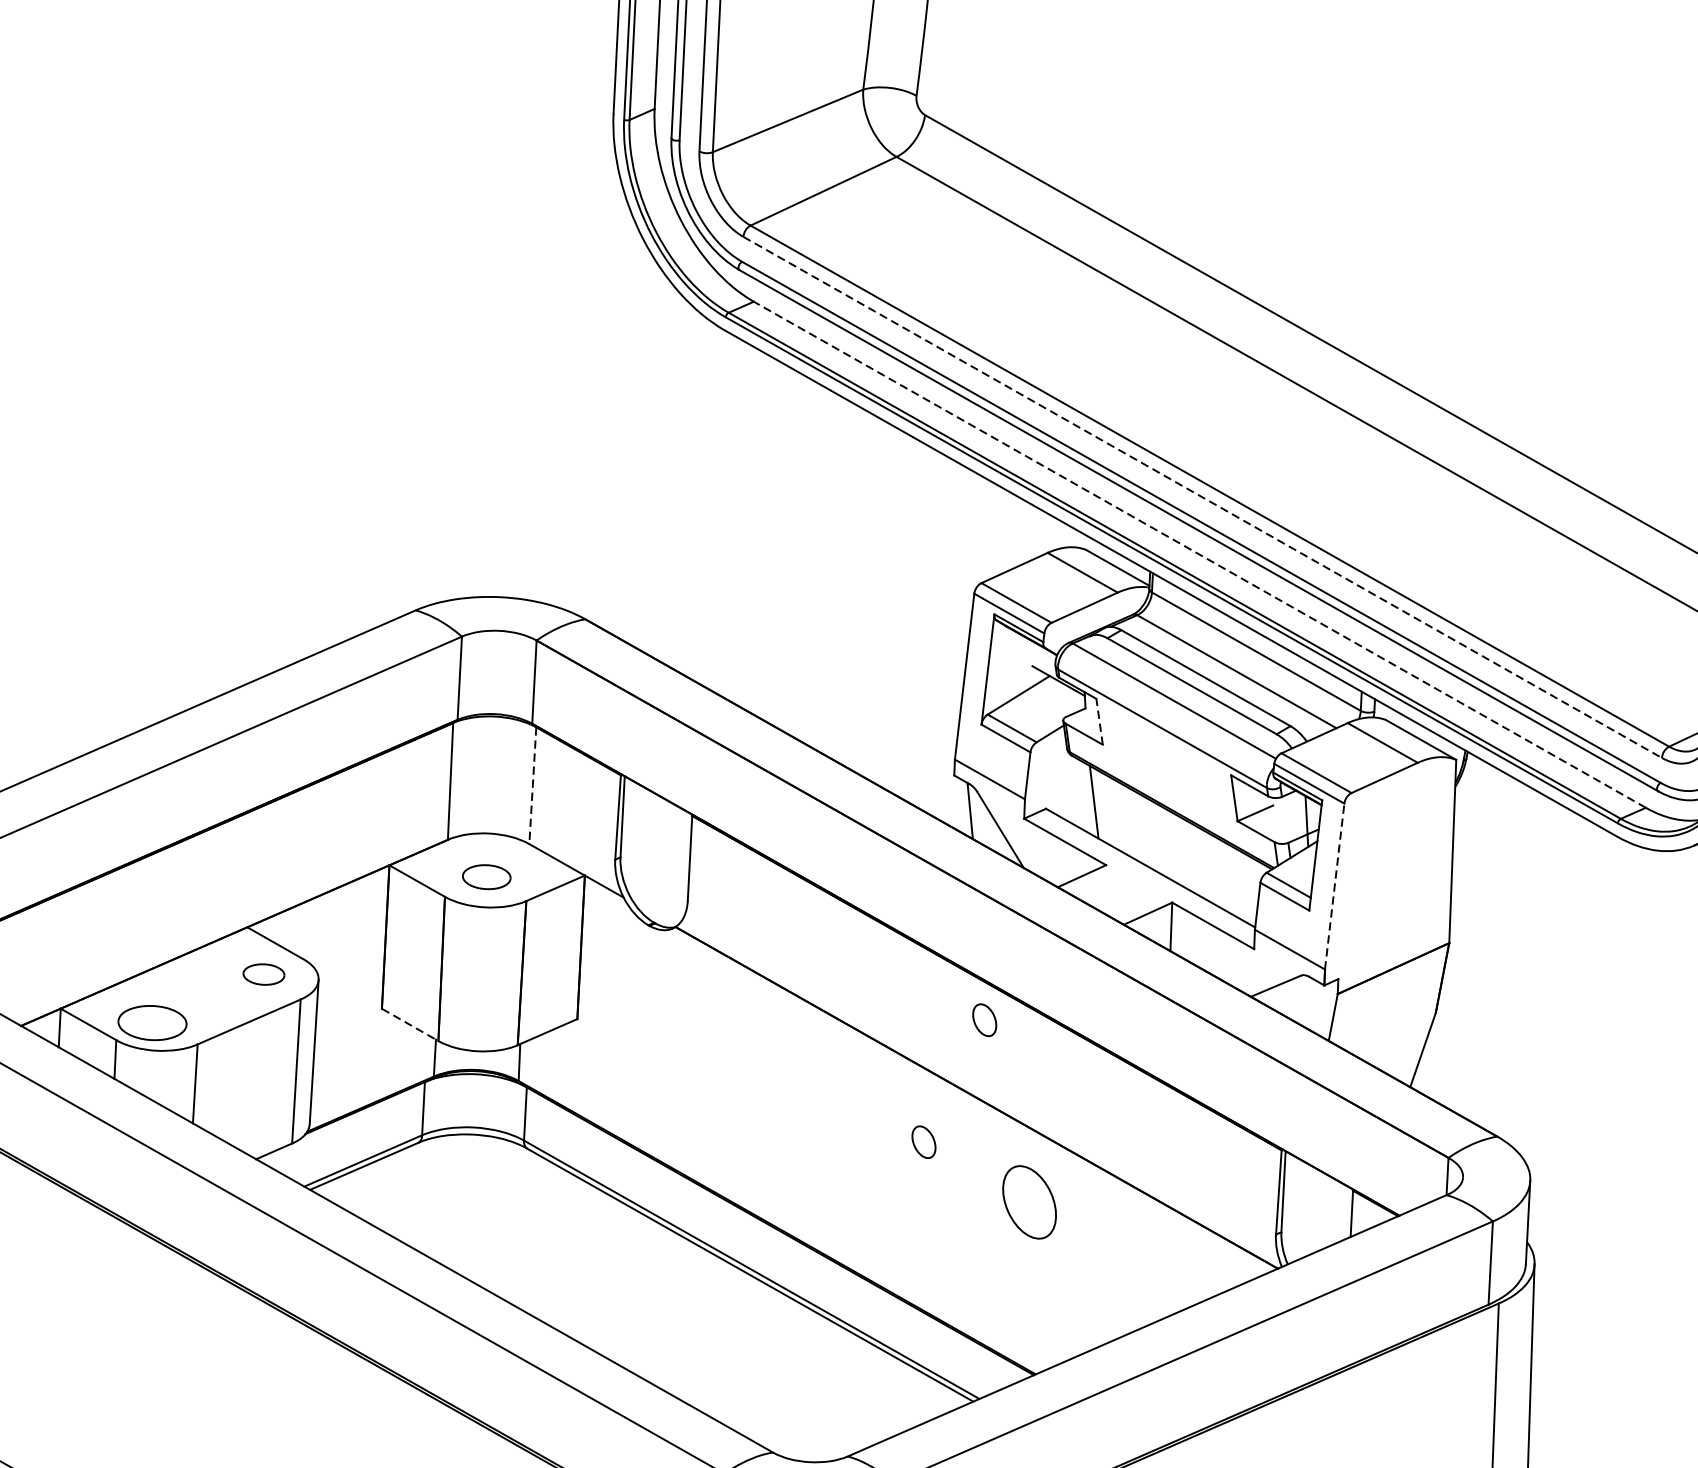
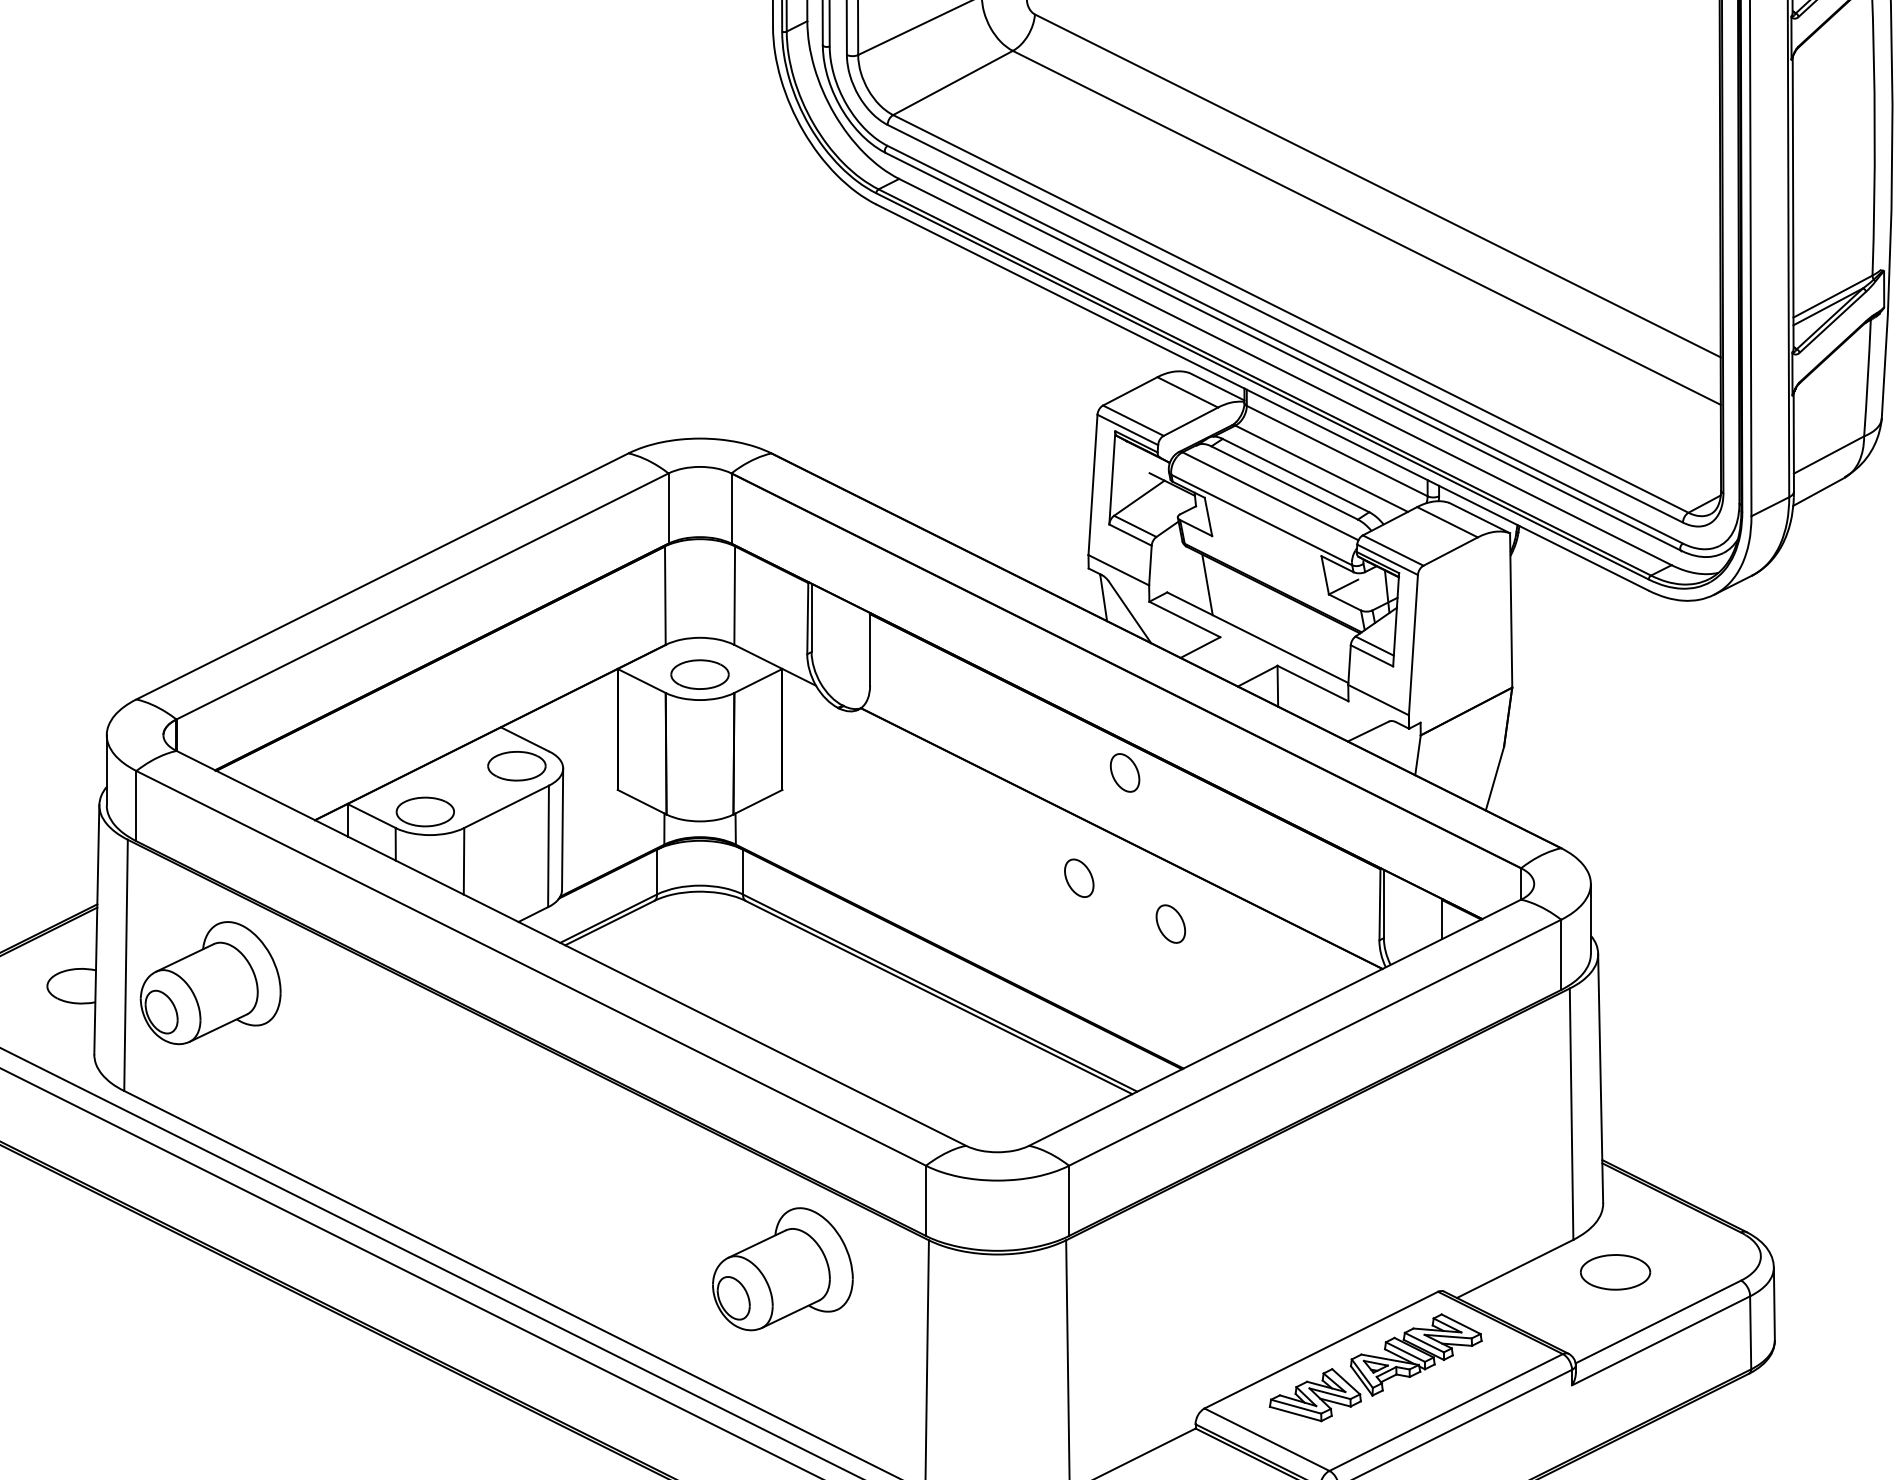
line: (1202, 497) -> (1285, 323), dashed -> solid
line: (1199, 555) -> (1285, 372), dashed -> solid
line: (1099, 721) -> (1208, 516), dashed -> solid
line: (532, 786) -> (734, 596), dashed -> solid
part: (486, 877) -> (699, 674), size x1.43
line: (1334, 885) -> (1413, 644), dashed -> solid
part: (263, 974) -> (516, 766), size x1.67
part: (984, 1019) -> (1124, 772), size x1.43
line: (410, 1025) -> (642, 802), dashed -> solid
part: (924, 1141) -> (1079, 877), size x1.43
part: (1029, 1201) -> (1170, 923), size x0.62

